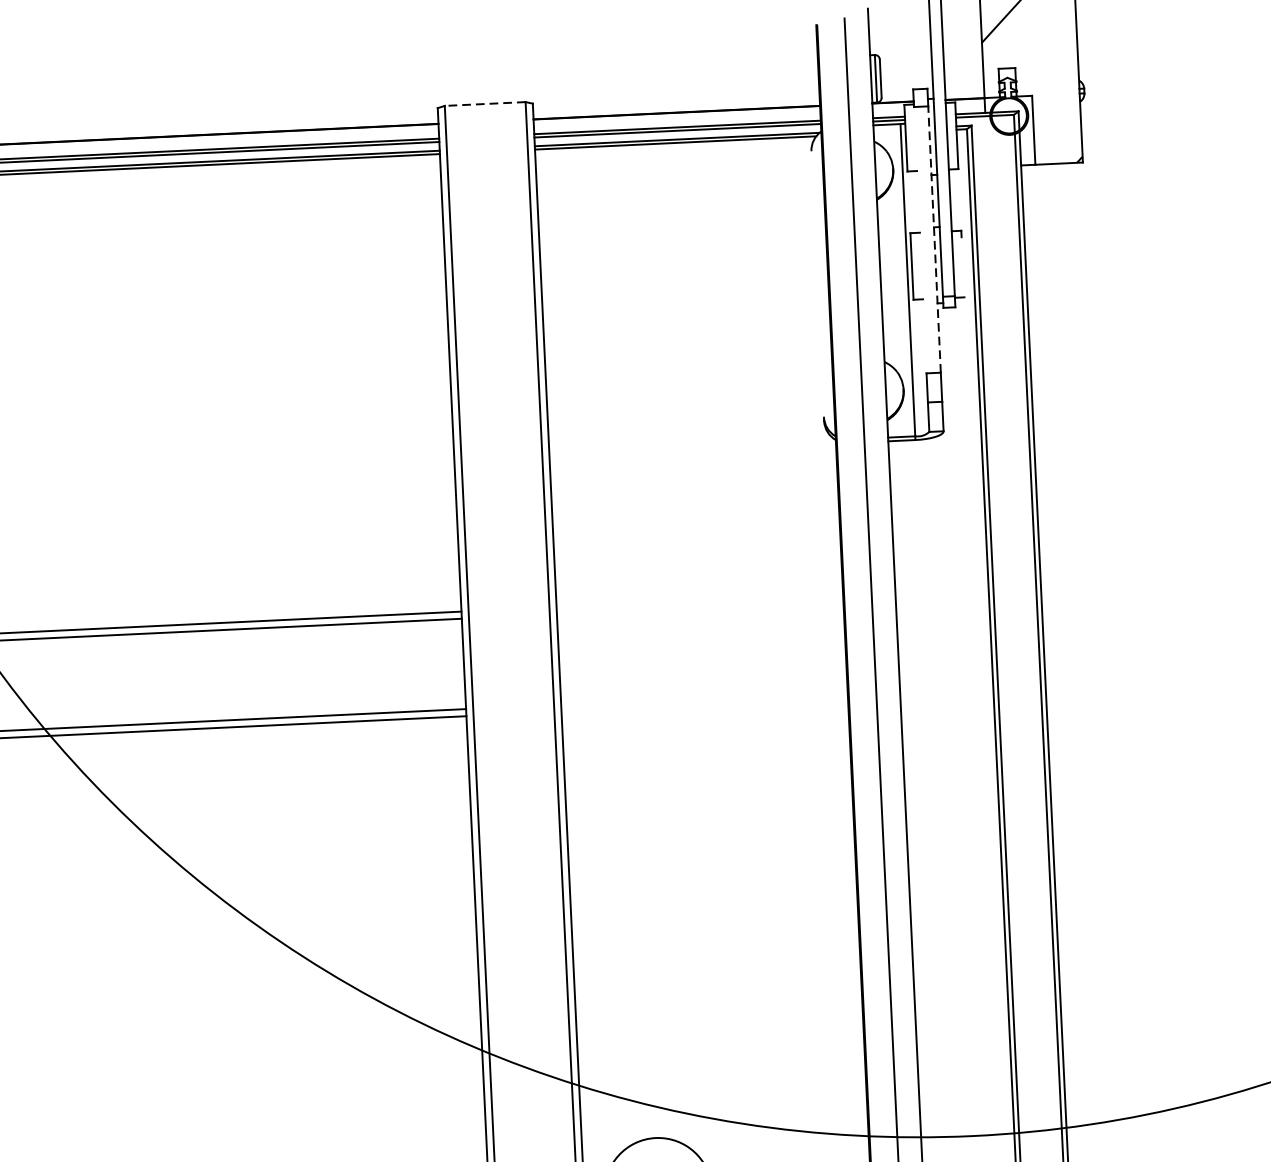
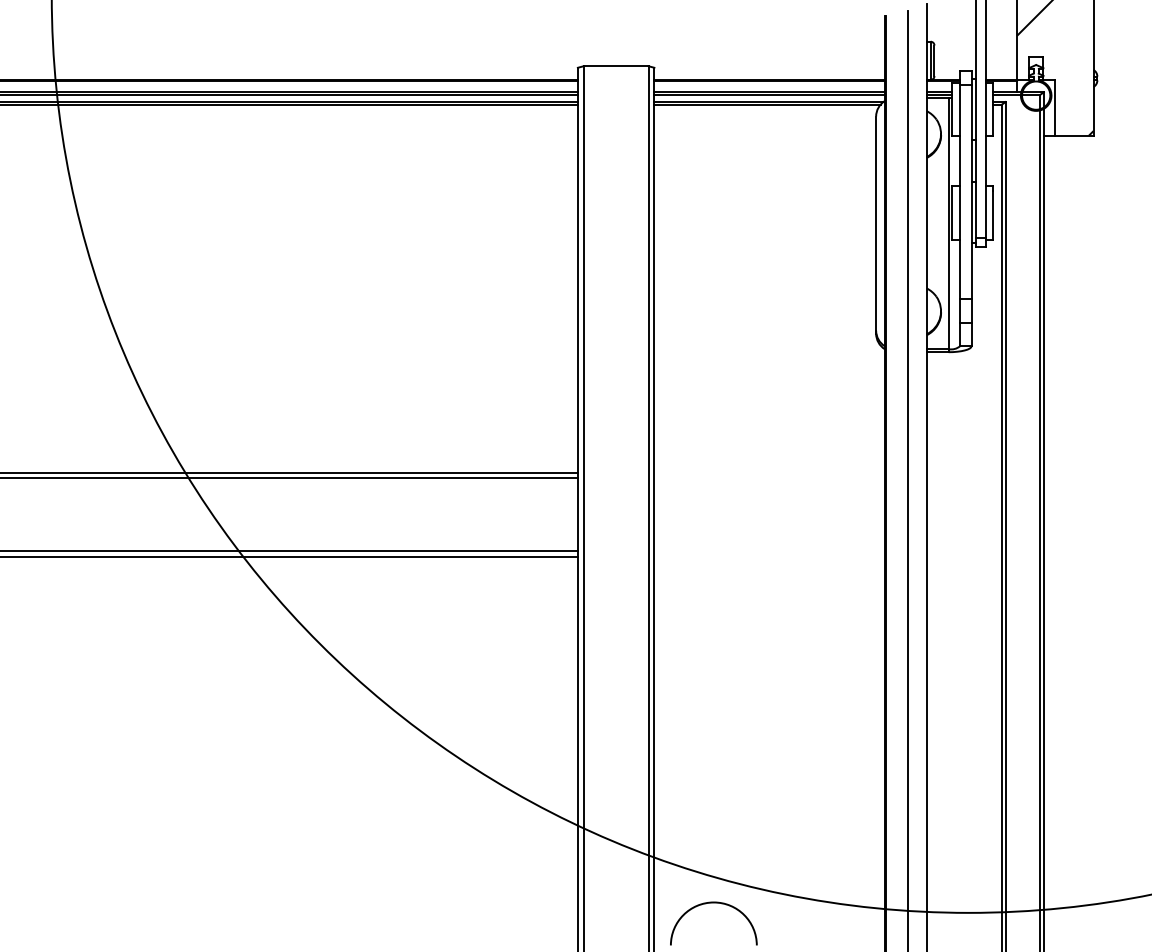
line: (485, 104) -> (616, 66), dashed -> solid
line: (934, 238) -> (971, 191), dashed -> solid
line: (920, 239) -> (960, 191), added
line: (963, 267) -> (993, 215), added
line: (818, 284) -> (876, 223), added

